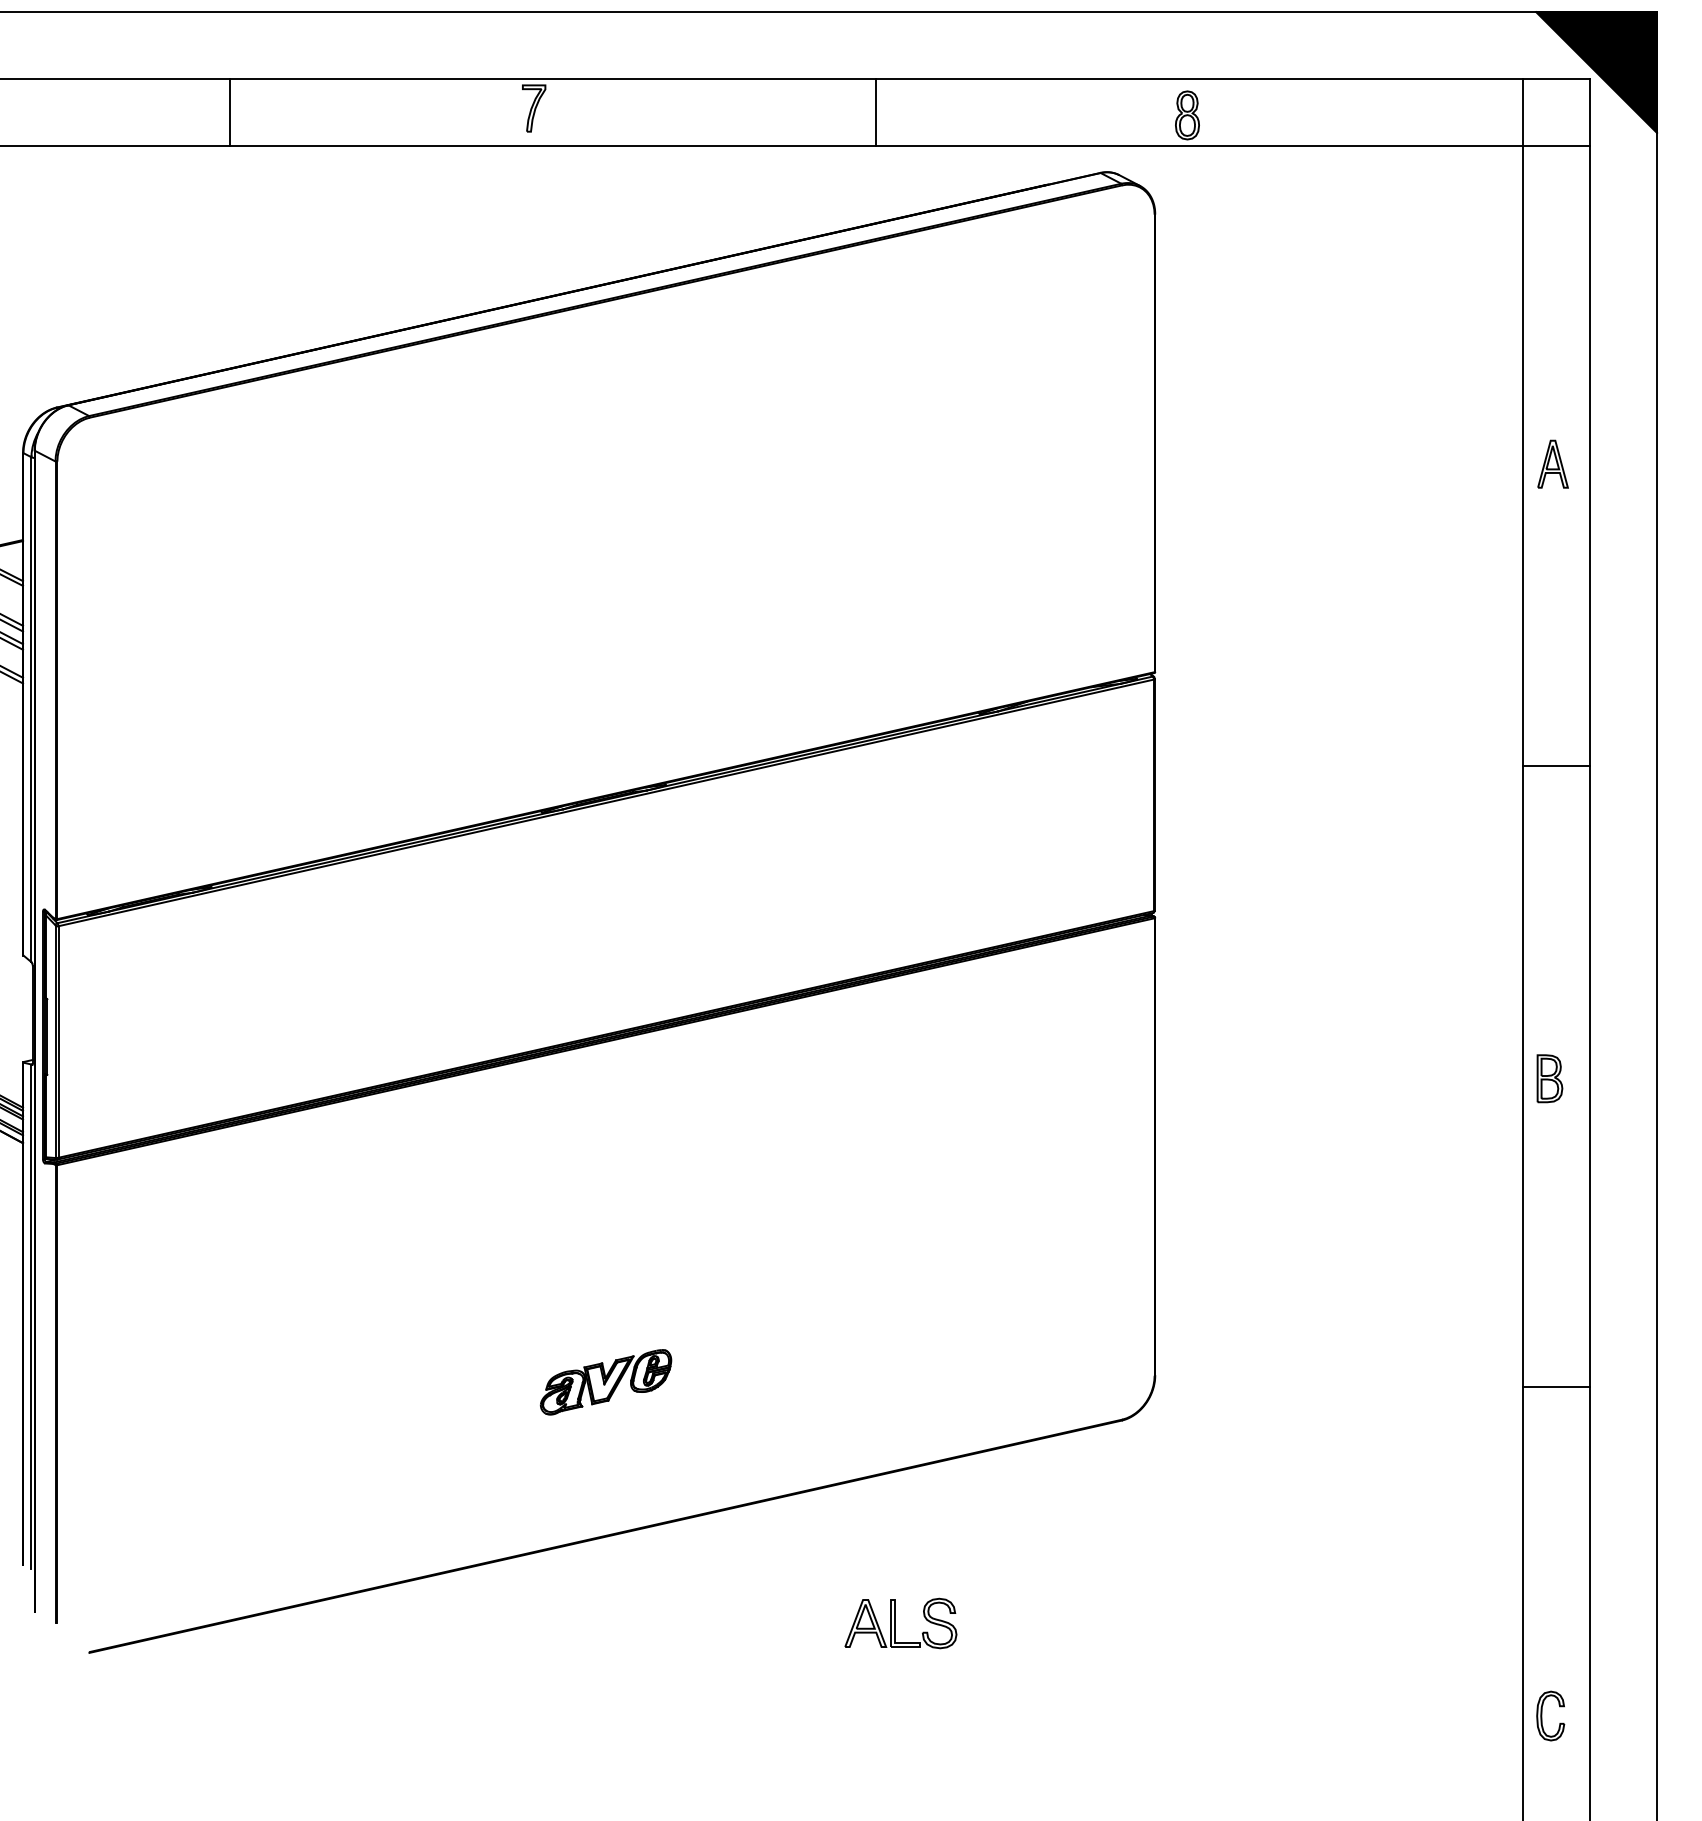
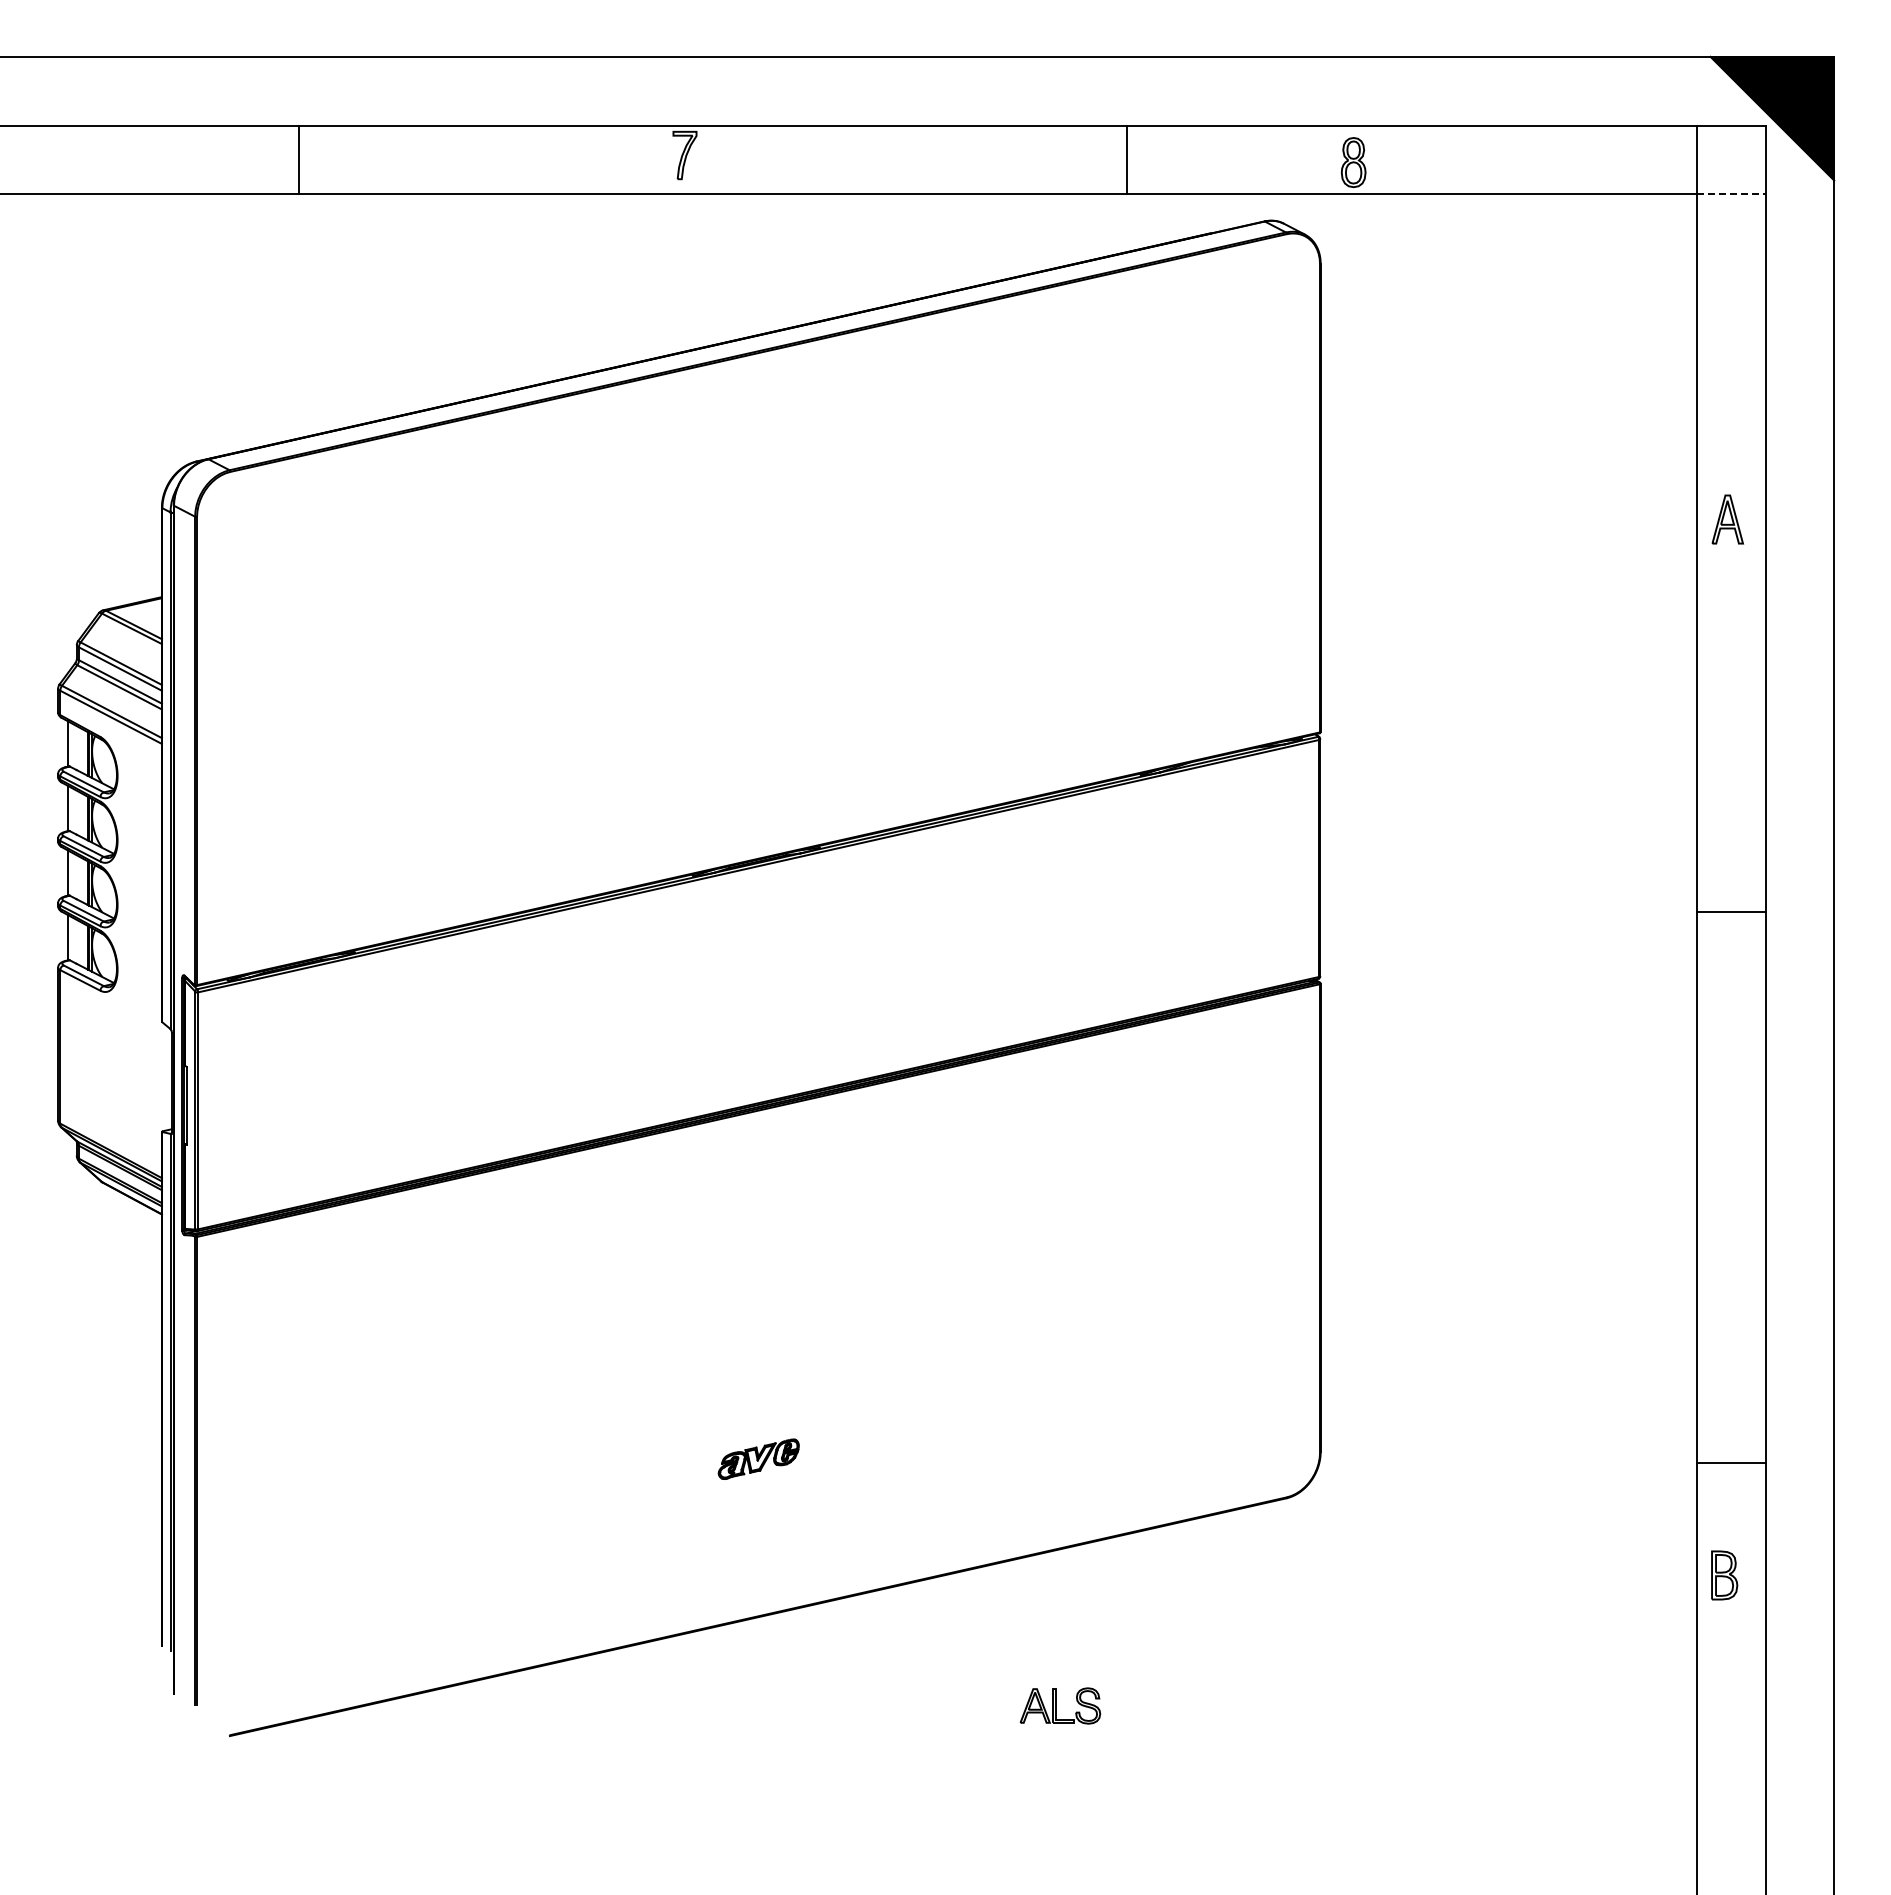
line: (229, 112) -> (298, 159), moved
line: (876, 112) -> (1127, 159), moved
line: (1556, 146) -> (1731, 194), solid -> dashed
line: (1555, 766) -> (1730, 911), moved
part: (1549, 1078) -> (1724, 1575), moved
part: (605, 1382) -> (758, 1459), size x0.6
part: (901, 1623) -> (1060, 1705), size x0.7
part: (1542, 1715) -> (1716, 1800), removed

